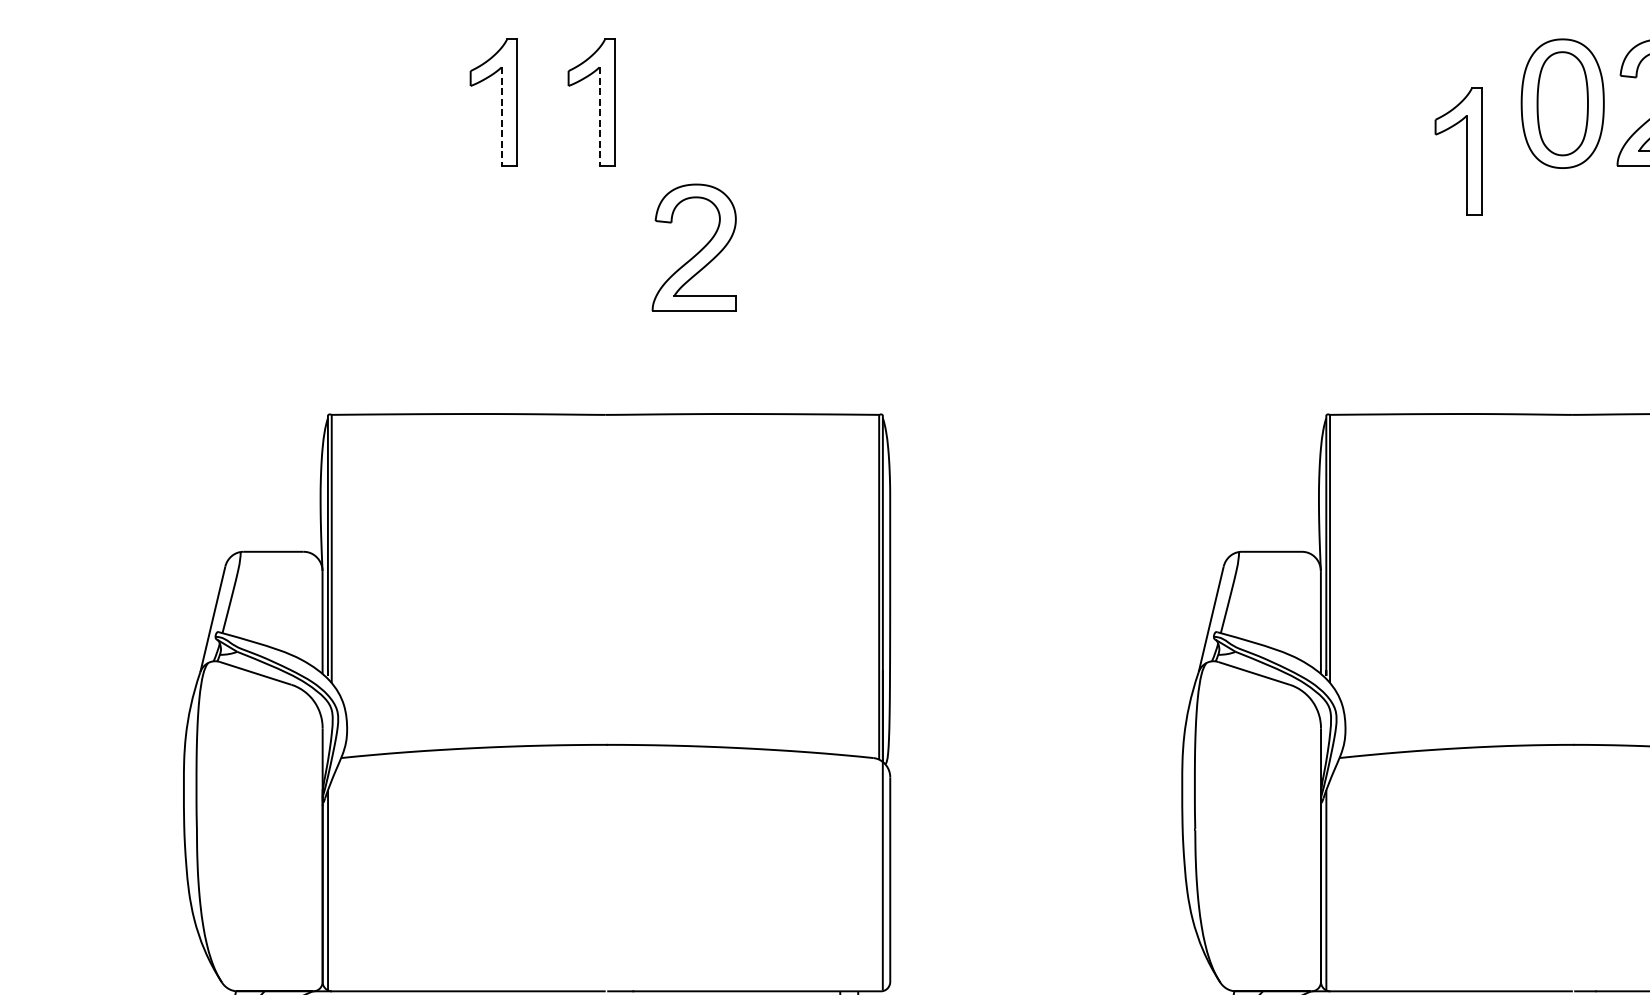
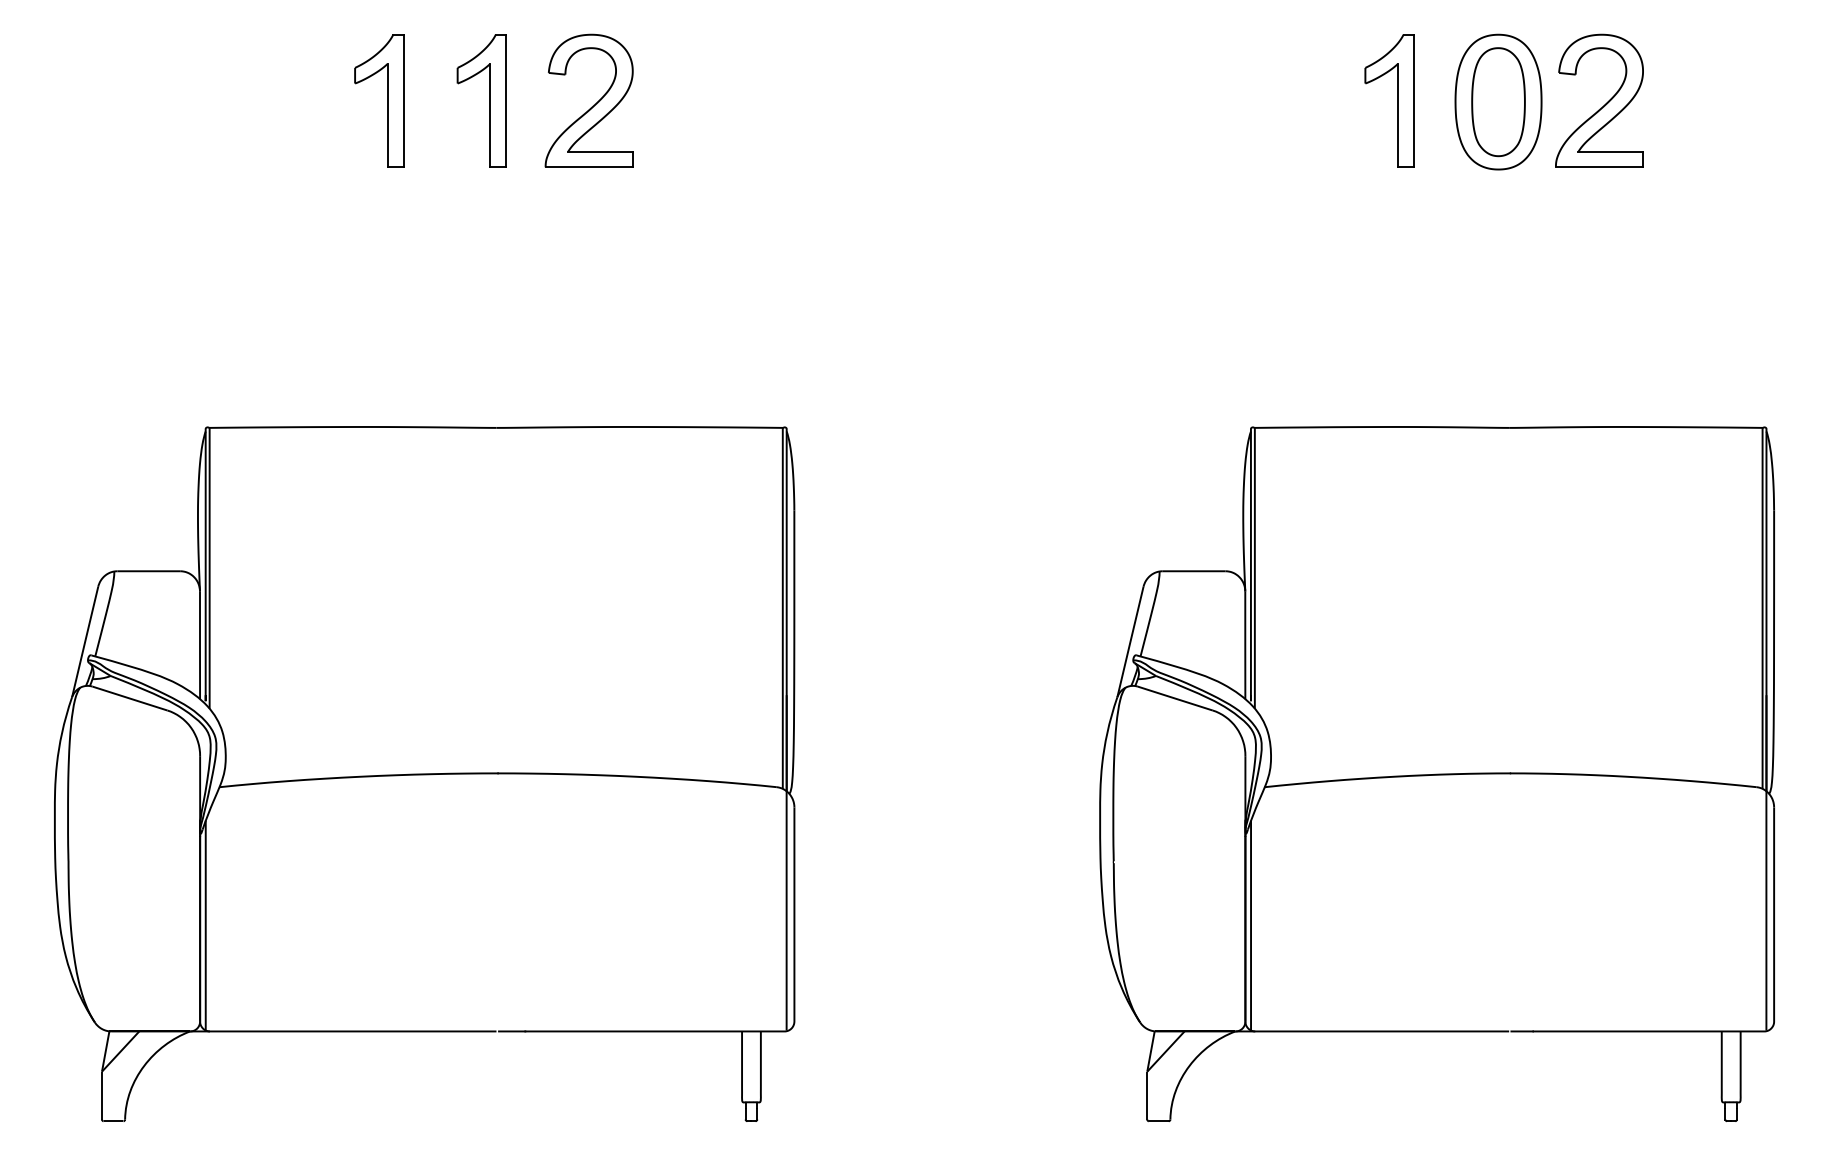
line: (501, 116) -> (387, 115), dashed -> solid
line: (599, 116) -> (490, 115), dashed -> solid
part: (1466, 150) -> (1397, 100), moved
part: (696, 253) -> (591, 106), moved

